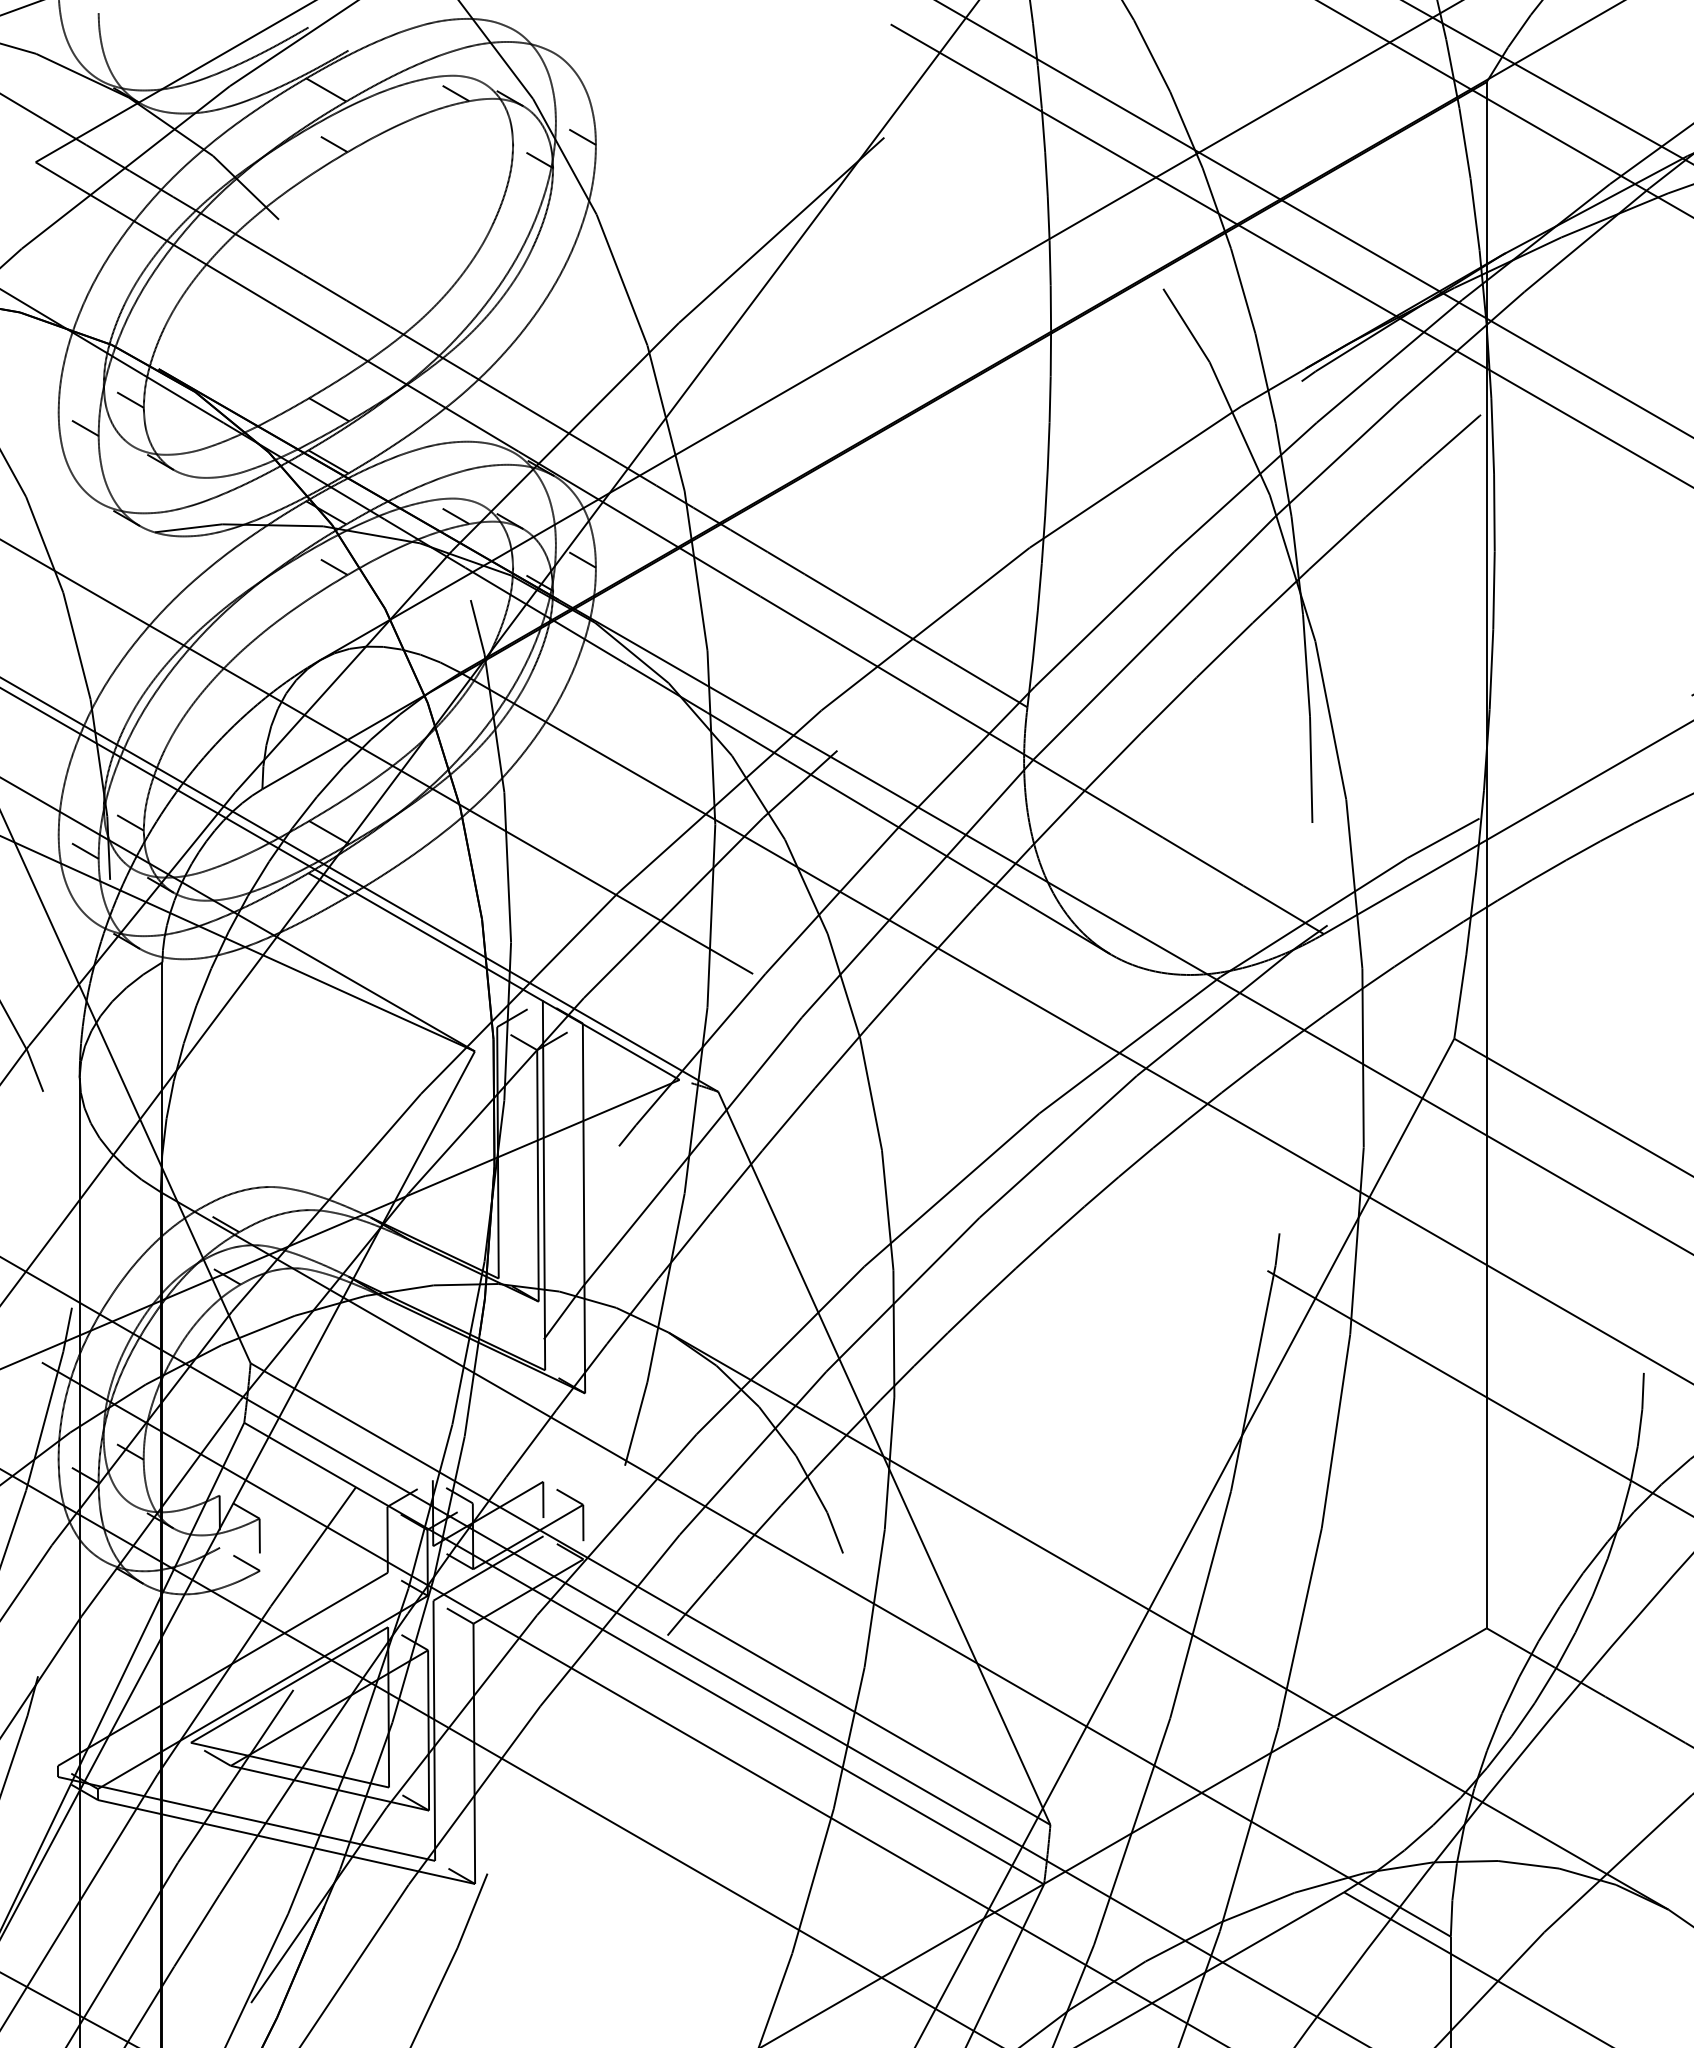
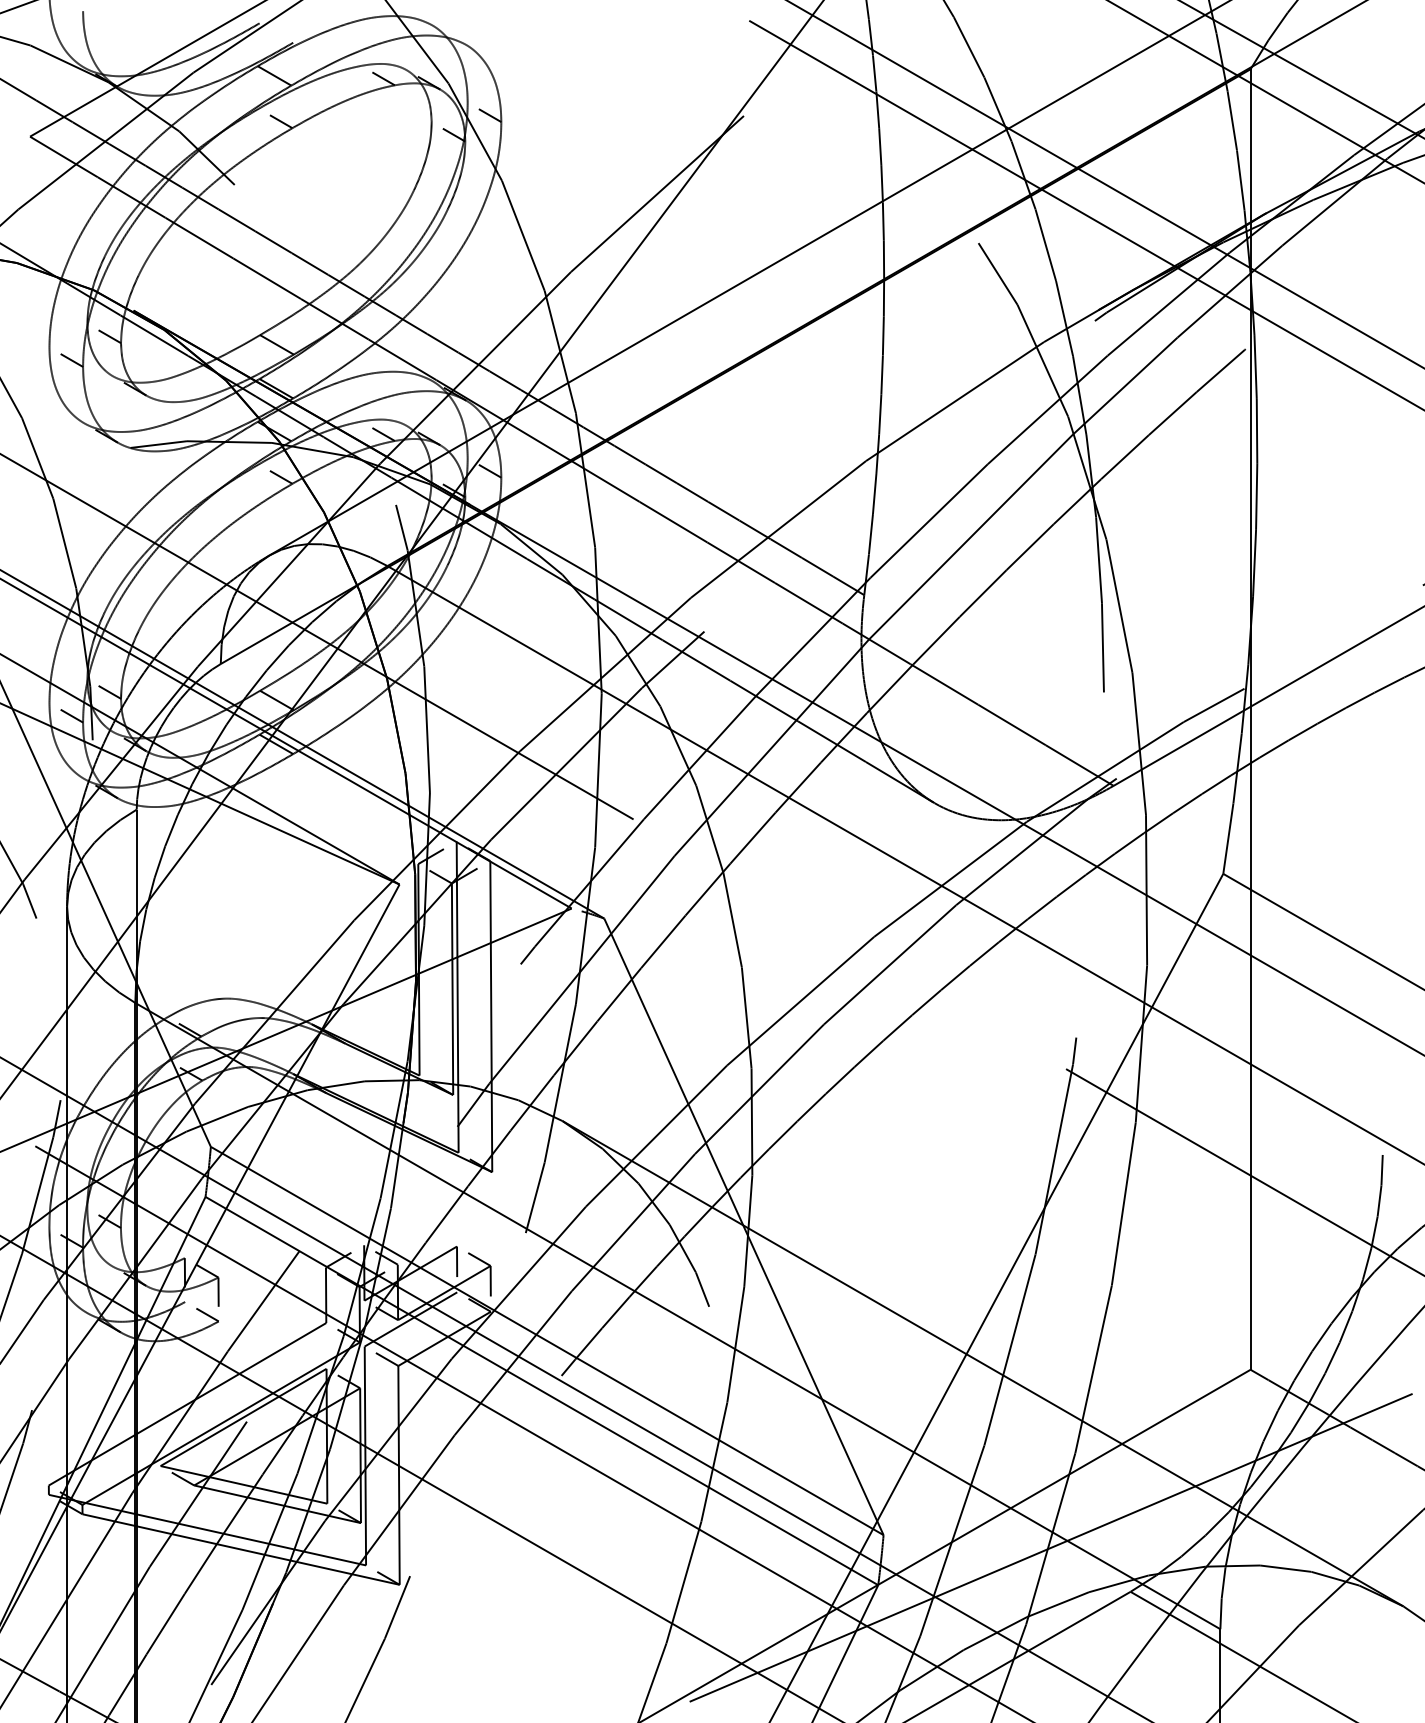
line: (1249, 1839) -> (1051, 1547), added

